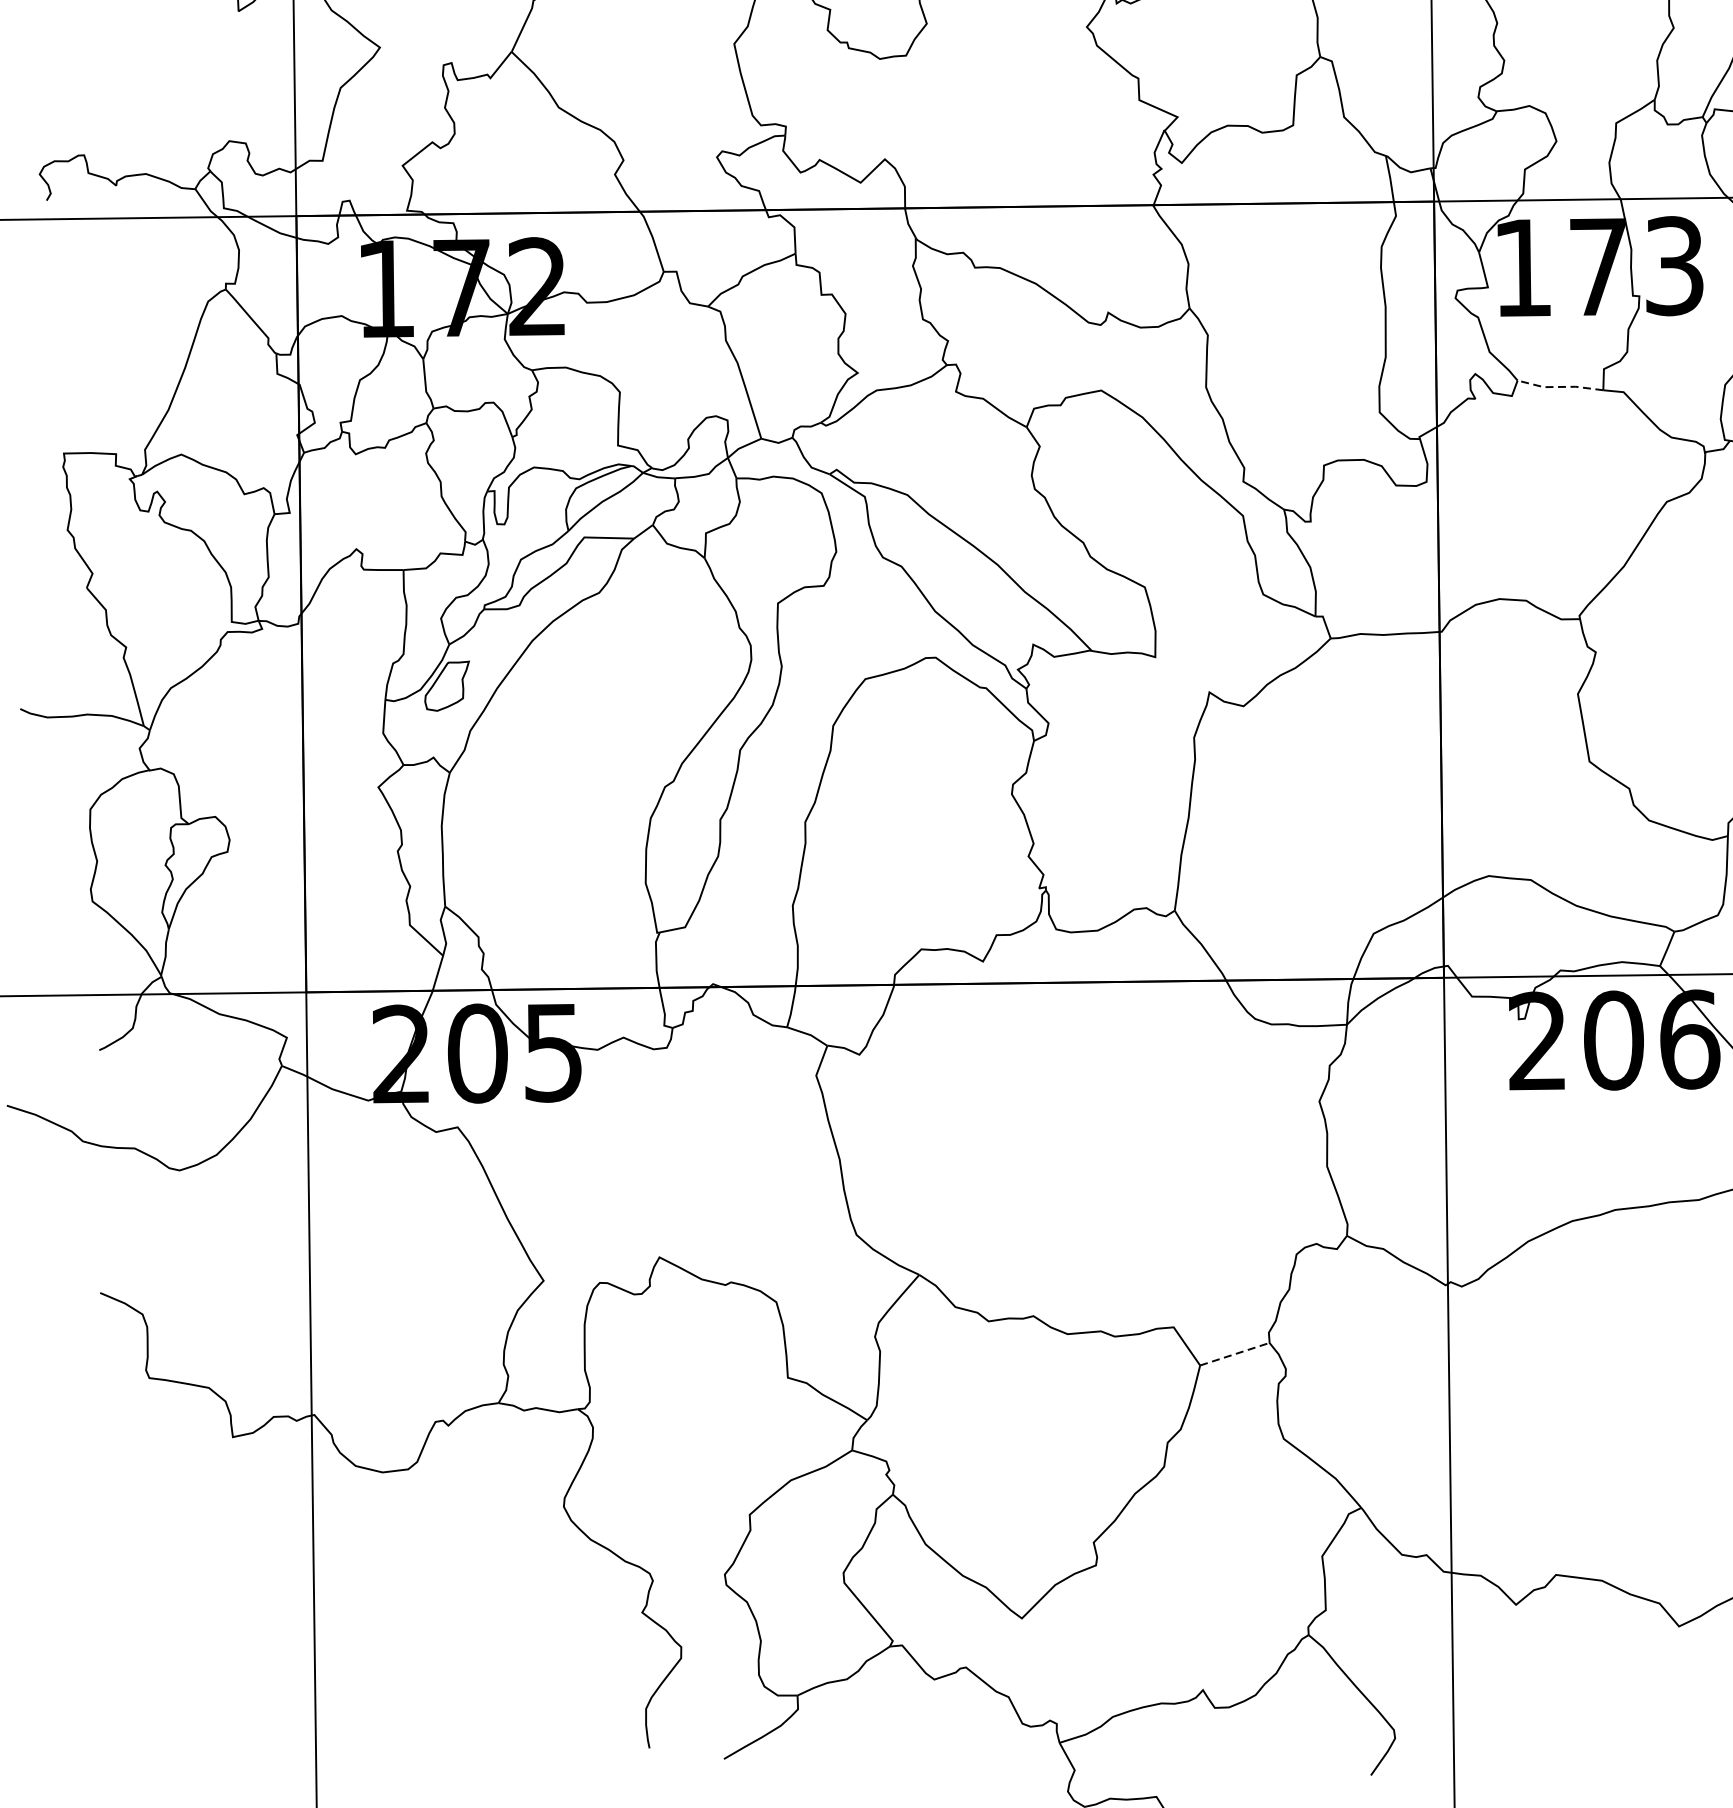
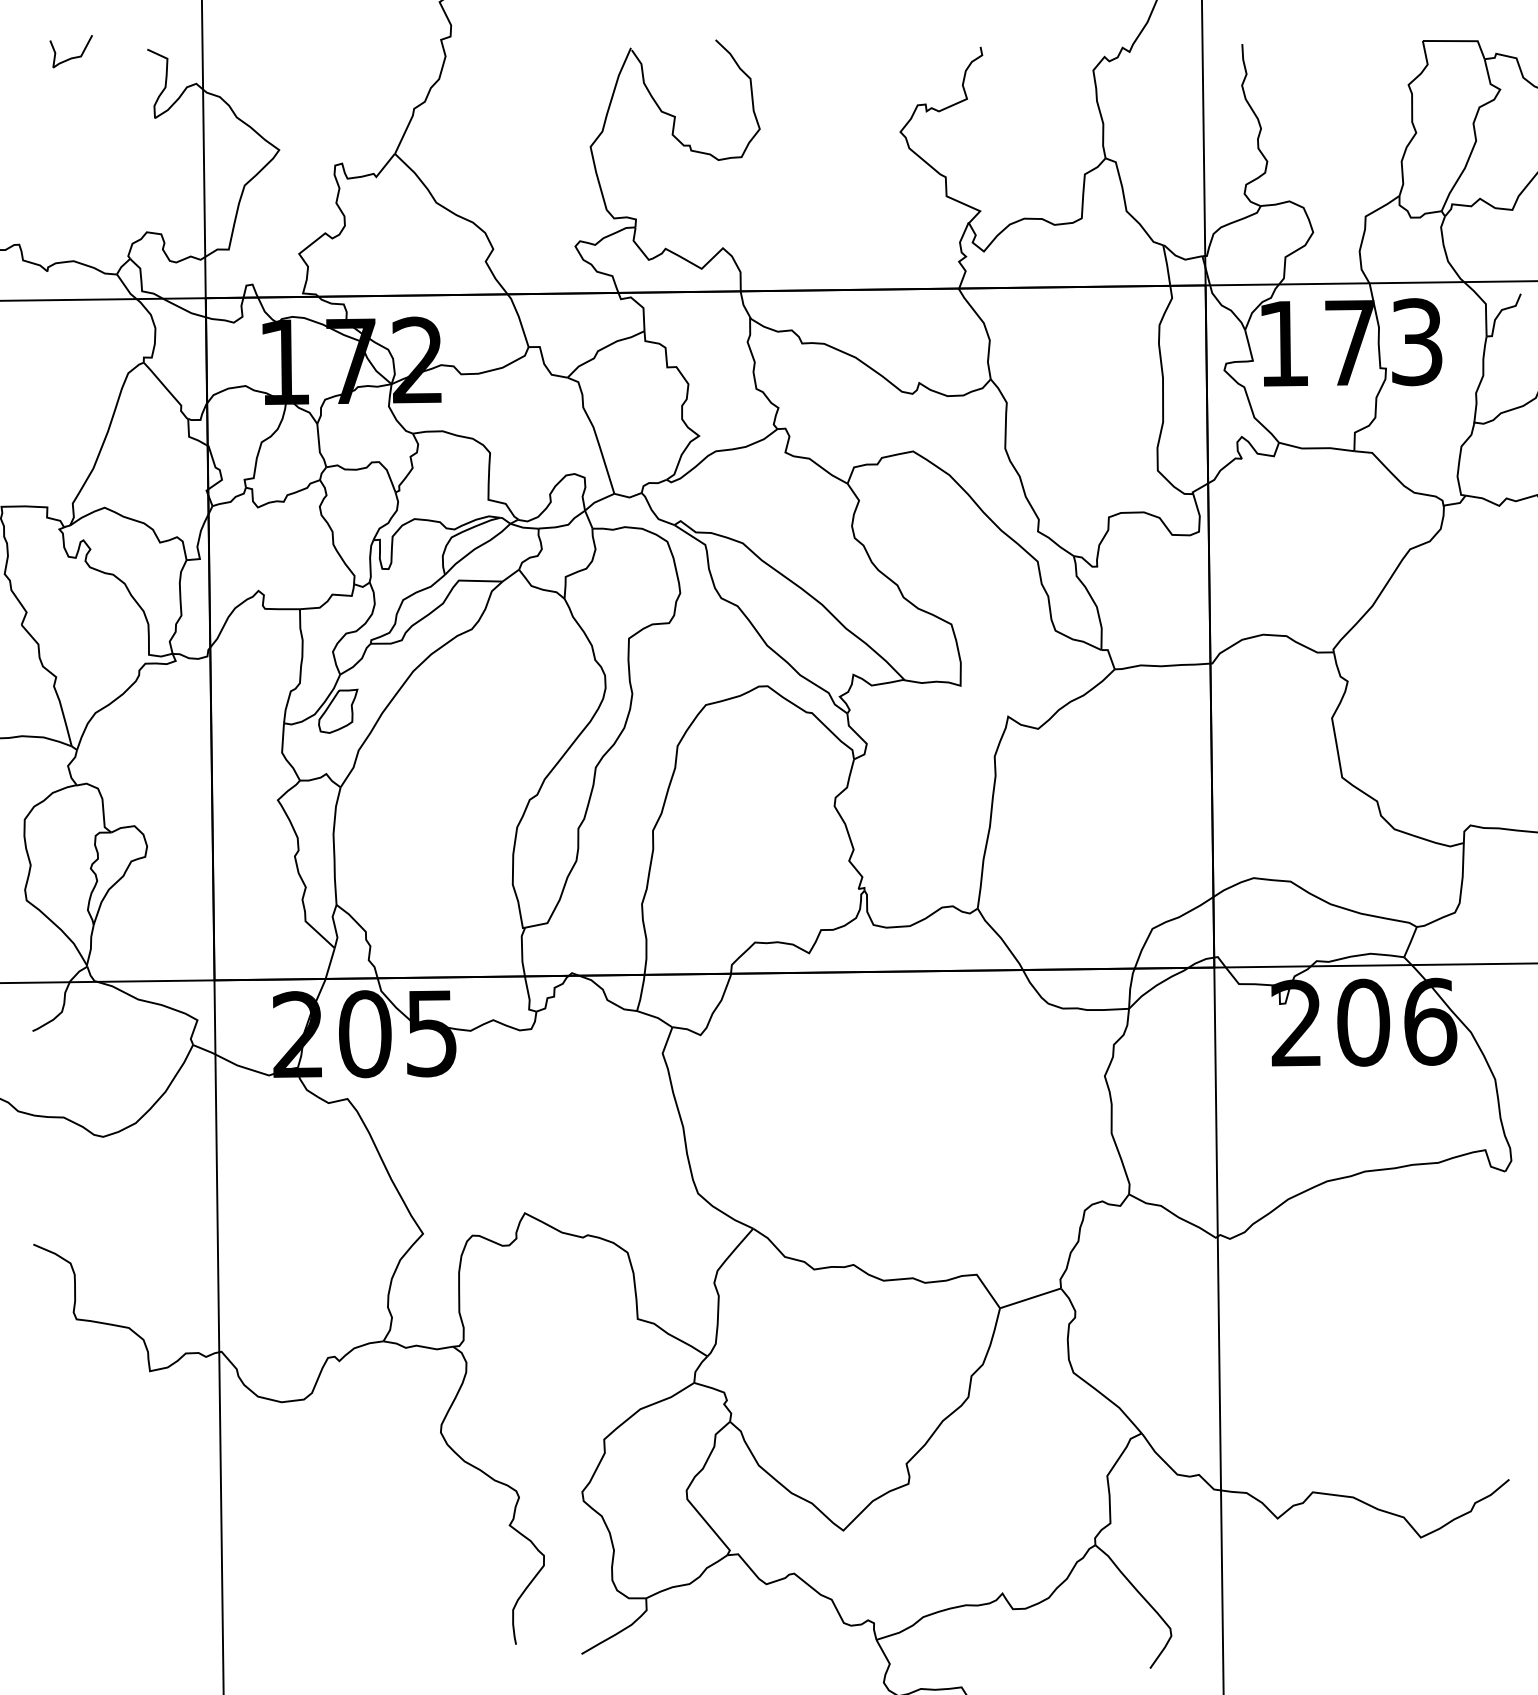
line: (1560, 387) -> (1316, 448), dashed -> solid
line: (1235, 1354) -> (1031, 1298), dashed -> solid

